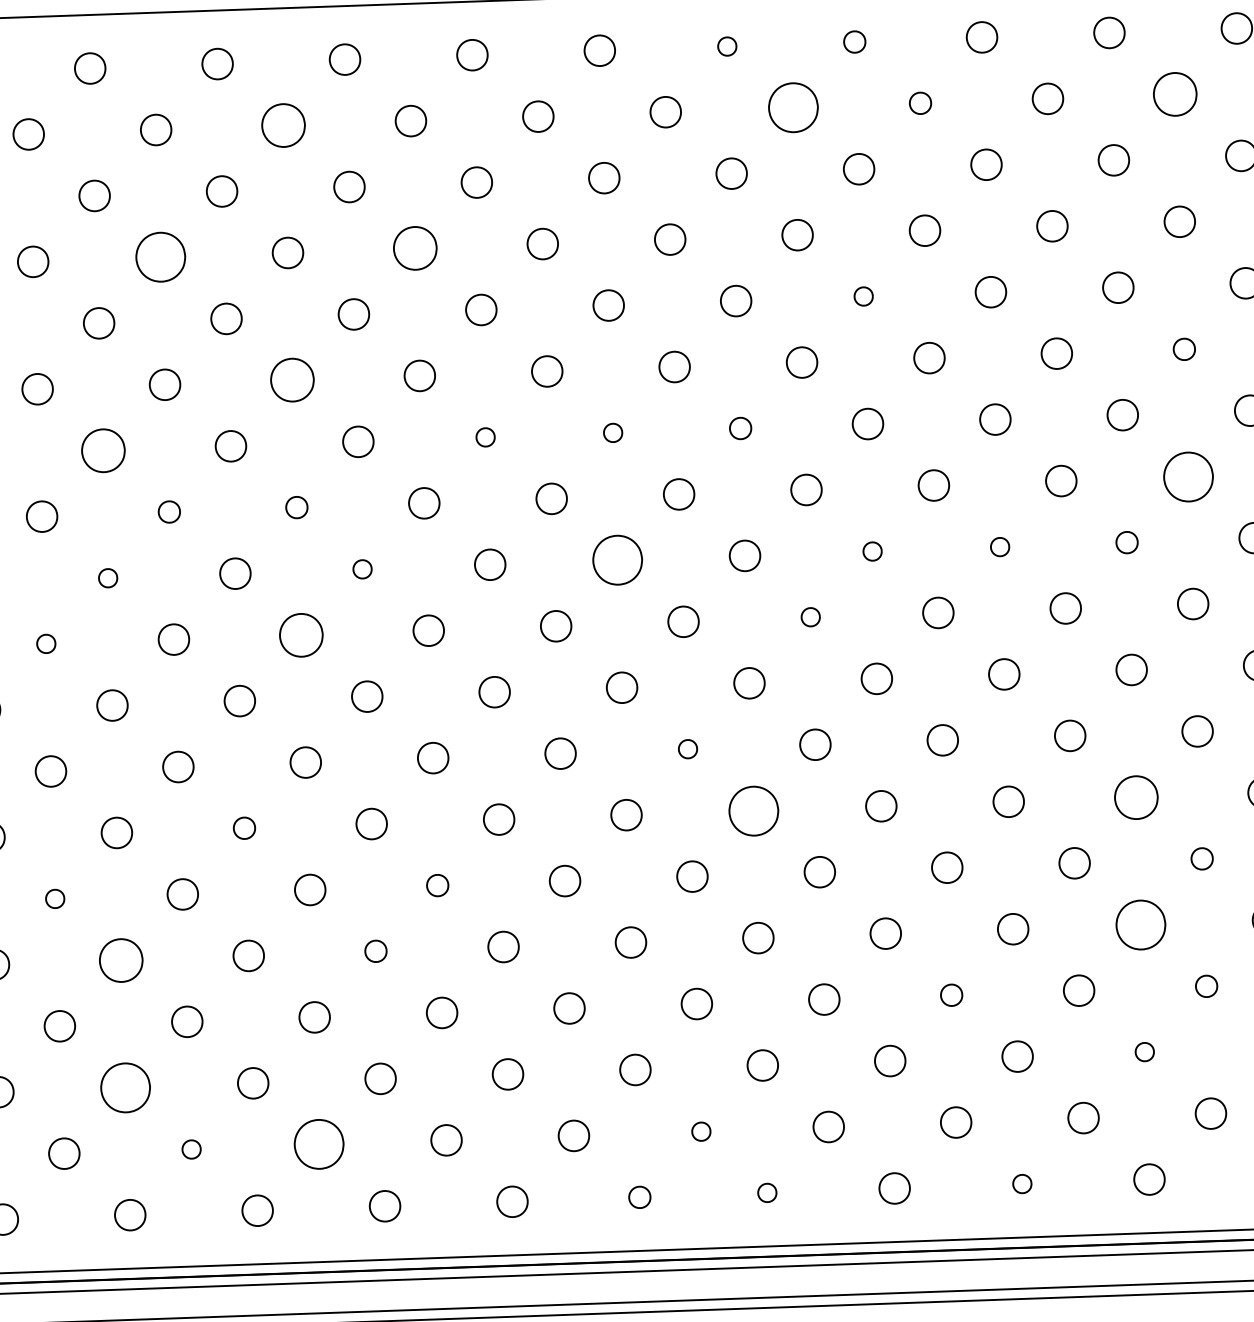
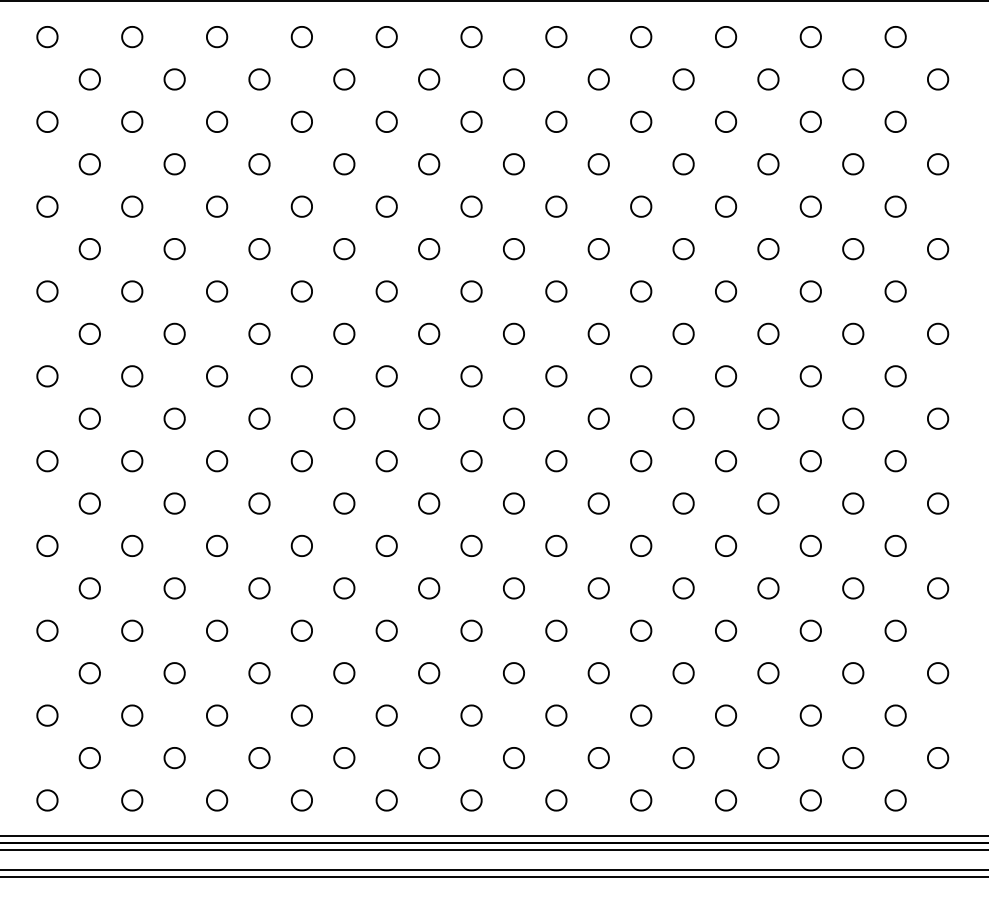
part: (855, 42) -> (641, 37), size x1.43
part: (727, 46) -> (556, 37), size x1.67
part: (1175, 94) -> (853, 79), size x0.71
part: (920, 103) -> (683, 79), size x1.43
part: (792, 107) -> (598, 79), size x0.62
part: (283, 125) -> (259, 79), size x0.71
part: (415, 248) -> (344, 164), size x0.71
part: (160, 257) -> (174, 164), size x0.62
part: (863, 296) -> (641, 206), size x1.67
part: (1184, 349) -> (853, 249), size x1.43
part: (292, 380) -> (259, 249), size x0.71
part: (740, 428) -> (556, 291), size x1.43
part: (613, 432) -> (471, 291), size x1.67
part: (485, 437) -> (386, 291), size x1.67
part: (103, 450) -> (132, 291), size x0.71
part: (1189, 475) -> (853, 333), size x0.62
part: (296, 507) -> (259, 333), size x1.43
part: (169, 511) -> (174, 333), size x1.43
part: (1126, 542) -> (810, 376), size x1.43
part: (1000, 547) -> (726, 376), size x1.67
part: (872, 551) -> (641, 376), size x1.67
part: (617, 560) -> (471, 376), size x0.62
part: (362, 569) -> (301, 376), size x1.67
part: (108, 578) -> (132, 376), size x1.67
part: (810, 617) -> (598, 418), size x1.67
part: (301, 634) -> (259, 418), size x0.71
part: (45, 643) -> (89, 418), size x1.67
part: (687, 749) -> (513, 503), size x1.67
part: (1135, 796) -> (810, 545), size x0.71
part: (754, 809) -> (556, 545), size x0.62
part: (244, 827) -> (217, 545), size x1.43
part: (1202, 858) -> (853, 588), size x1.43
part: (437, 885) -> (344, 588), size x1.43
part: (54, 899) -> (89, 588), size x1.67
part: (1140, 924) -> (810, 630), size x0.62
part: (375, 951) -> (301, 630), size x1.43
part: (121, 959) -> (132, 630), size x0.71
part: (1206, 986) -> (853, 673), size x1.43
part: (951, 995) -> (683, 673), size x1.43
part: (1144, 1051) -> (810, 715), size x1.67
part: (126, 1087) -> (132, 715), size x0.62
part: (700, 1132) -> (513, 758), size x1.67
part: (319, 1145) -> (259, 758), size x0.62
part: (191, 1149) -> (174, 758), size x1.67
part: (1022, 1184) -> (726, 800), size x1.67
part: (767, 1192) -> (556, 800), size x1.67
part: (639, 1197) -> (471, 800), size x1.43

